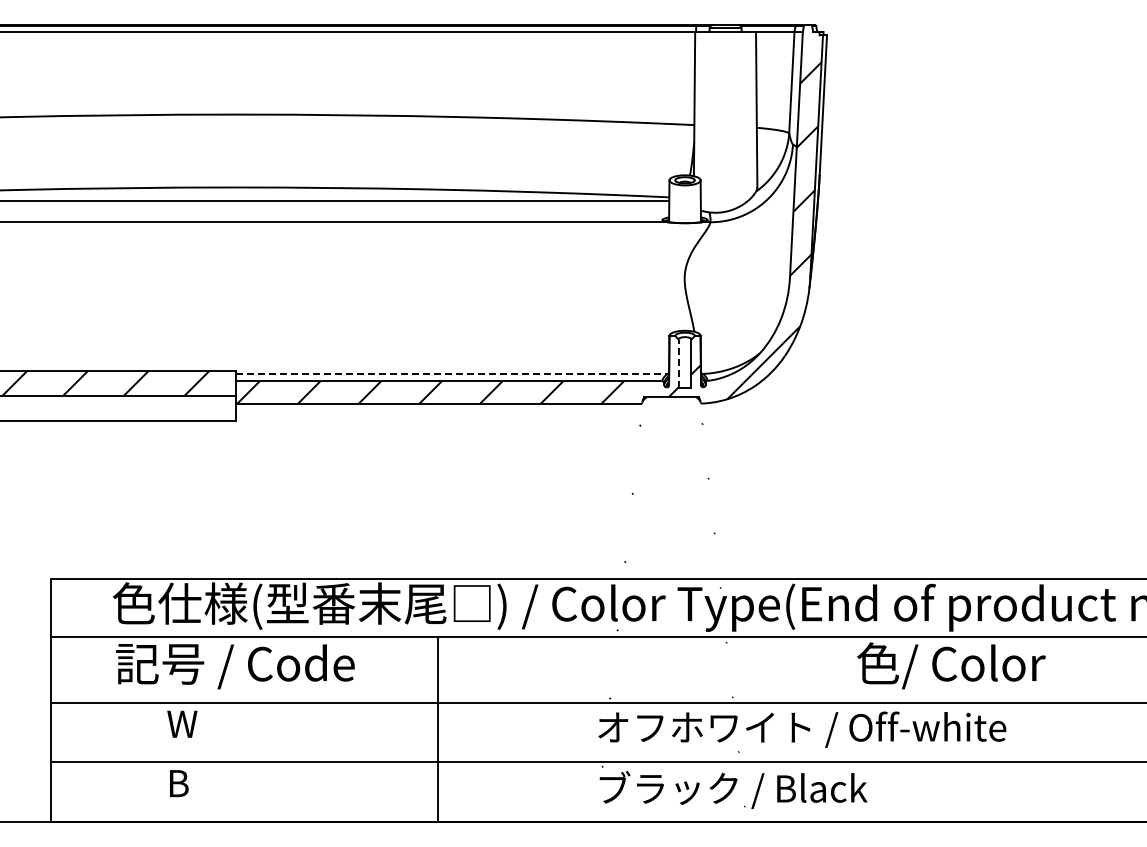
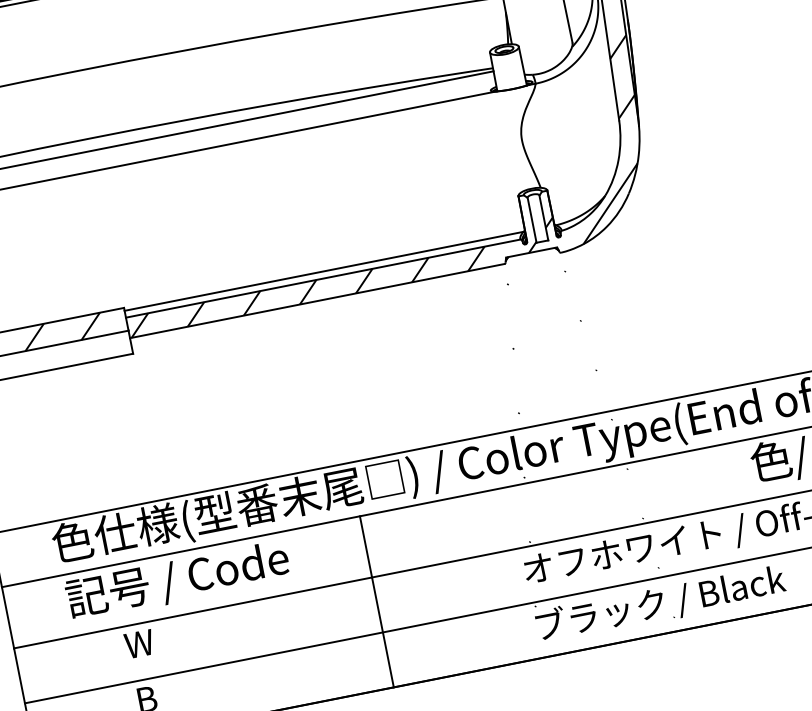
line: (678, 363) -> (531, 220), dashed -> solid
line: (451, 374) -> (324, 271), dashed -> solid

